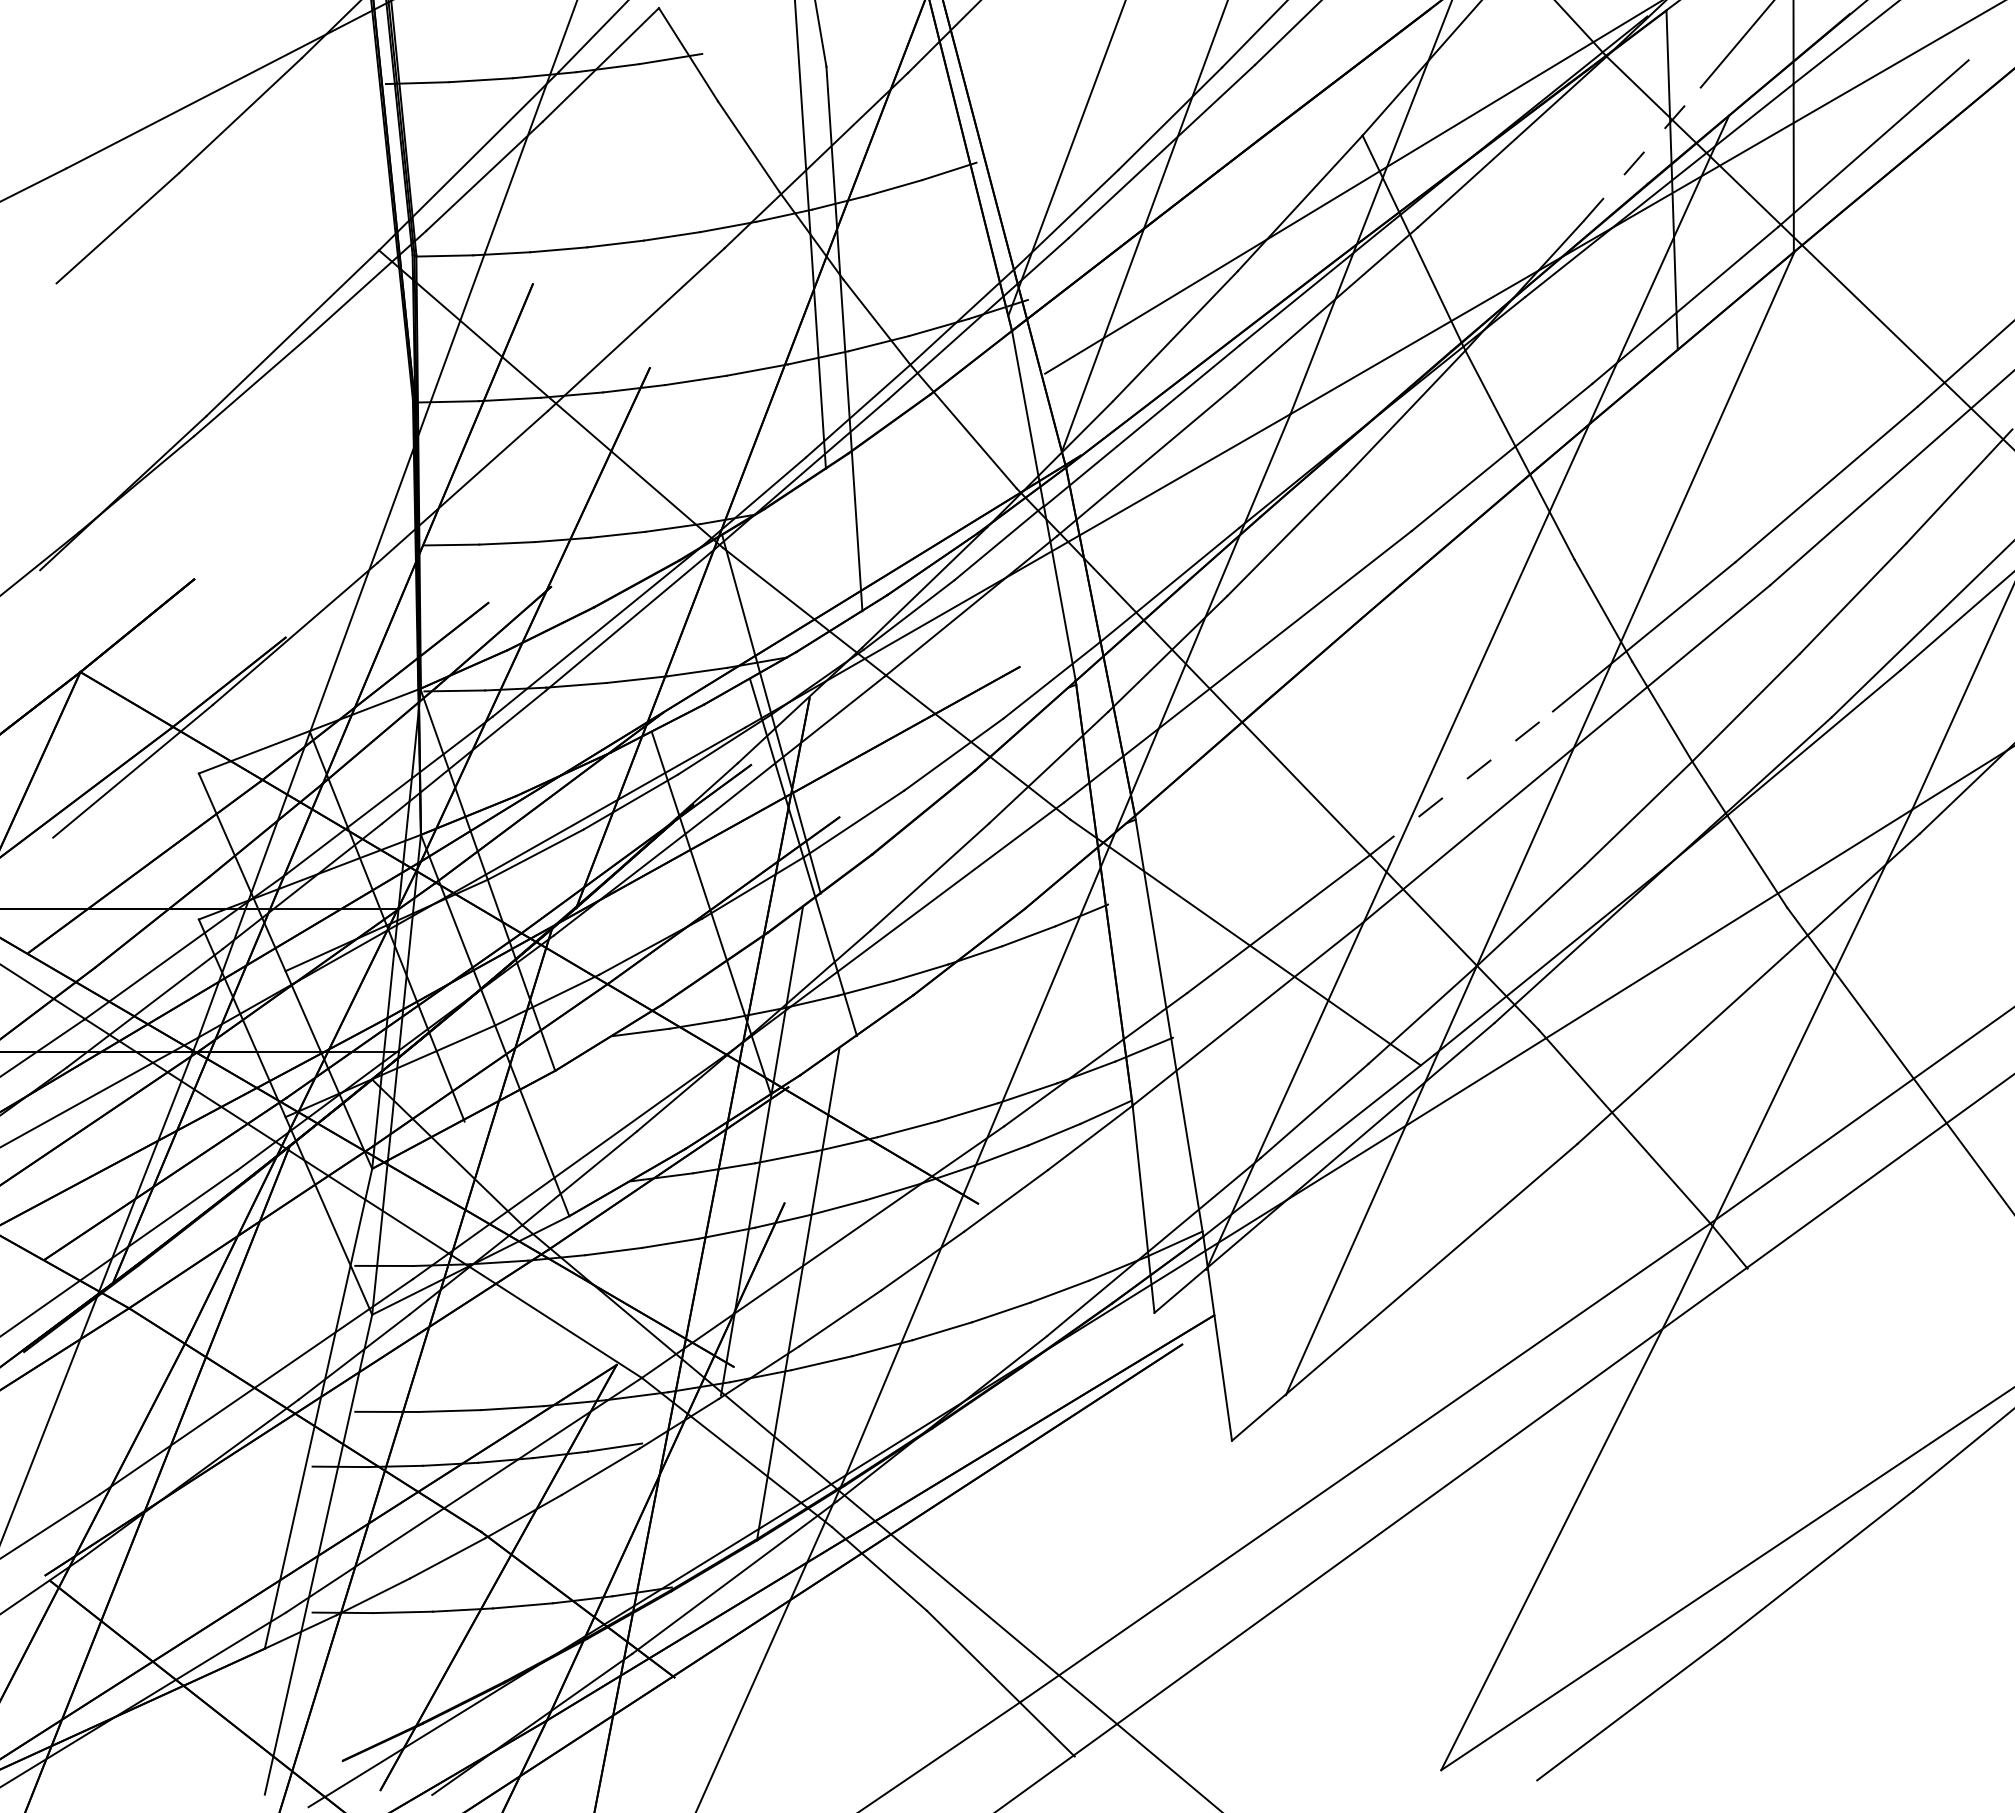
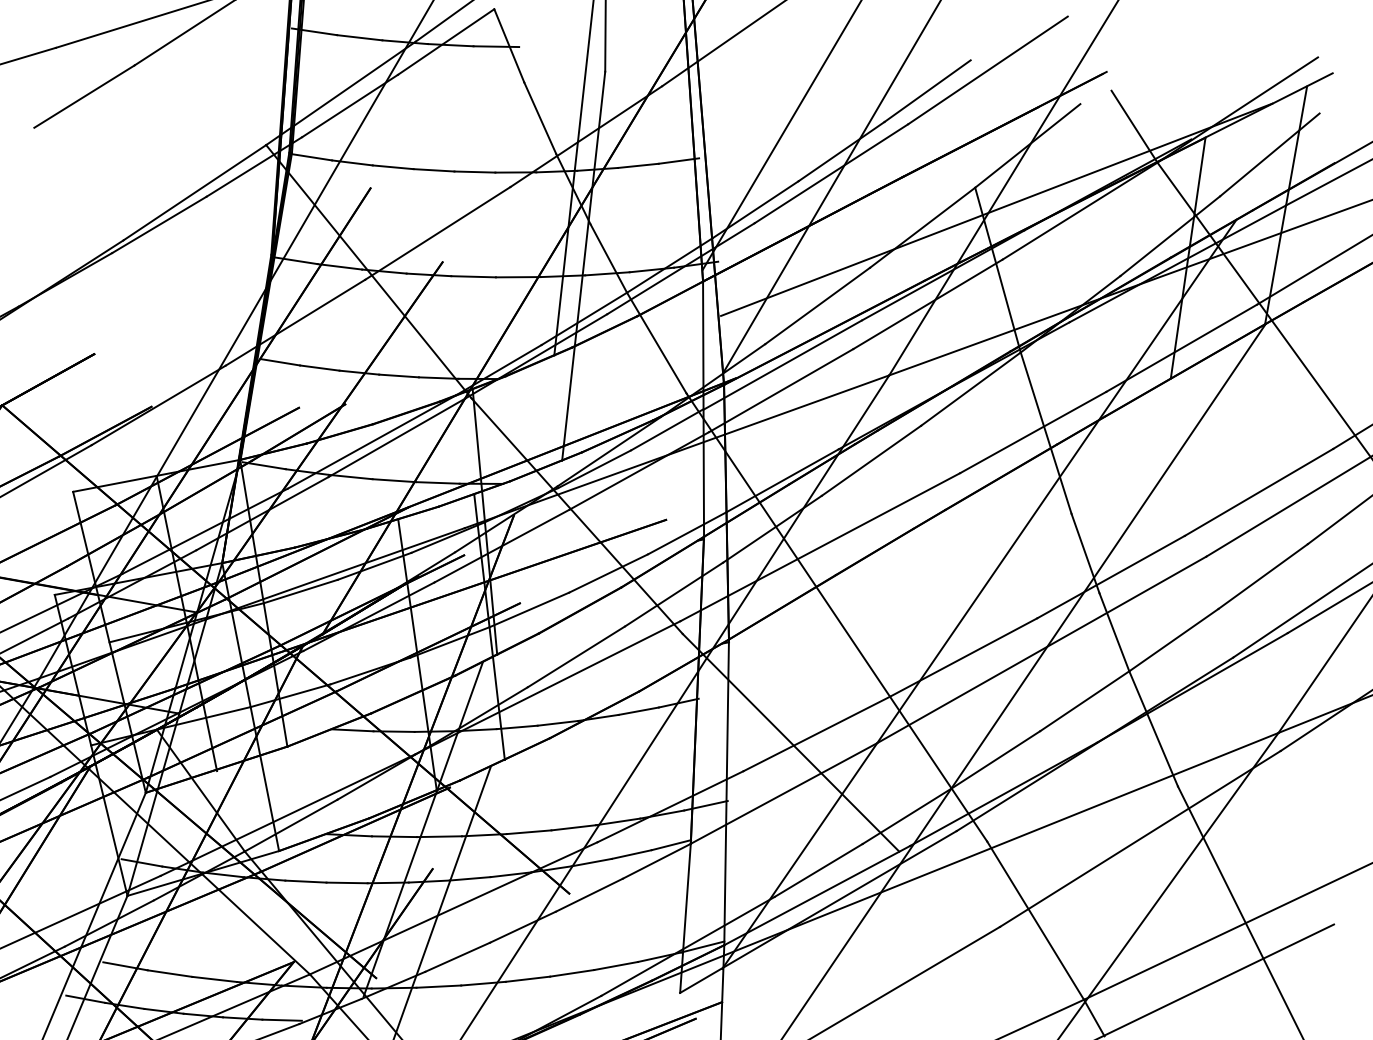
line: (1642, 154) -> (1170, 236), dashed -> solid
line: (1461, 782) -> (963, 657), dashed -> solid

